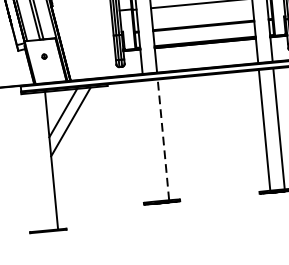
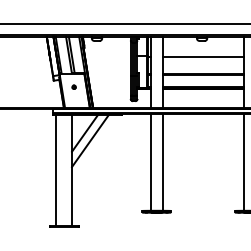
line: (163, 138) -> (162, 161), dashed -> solid
line: (148, 140) -> (150, 161), added
line: (32, 162) -> (56, 170), added

